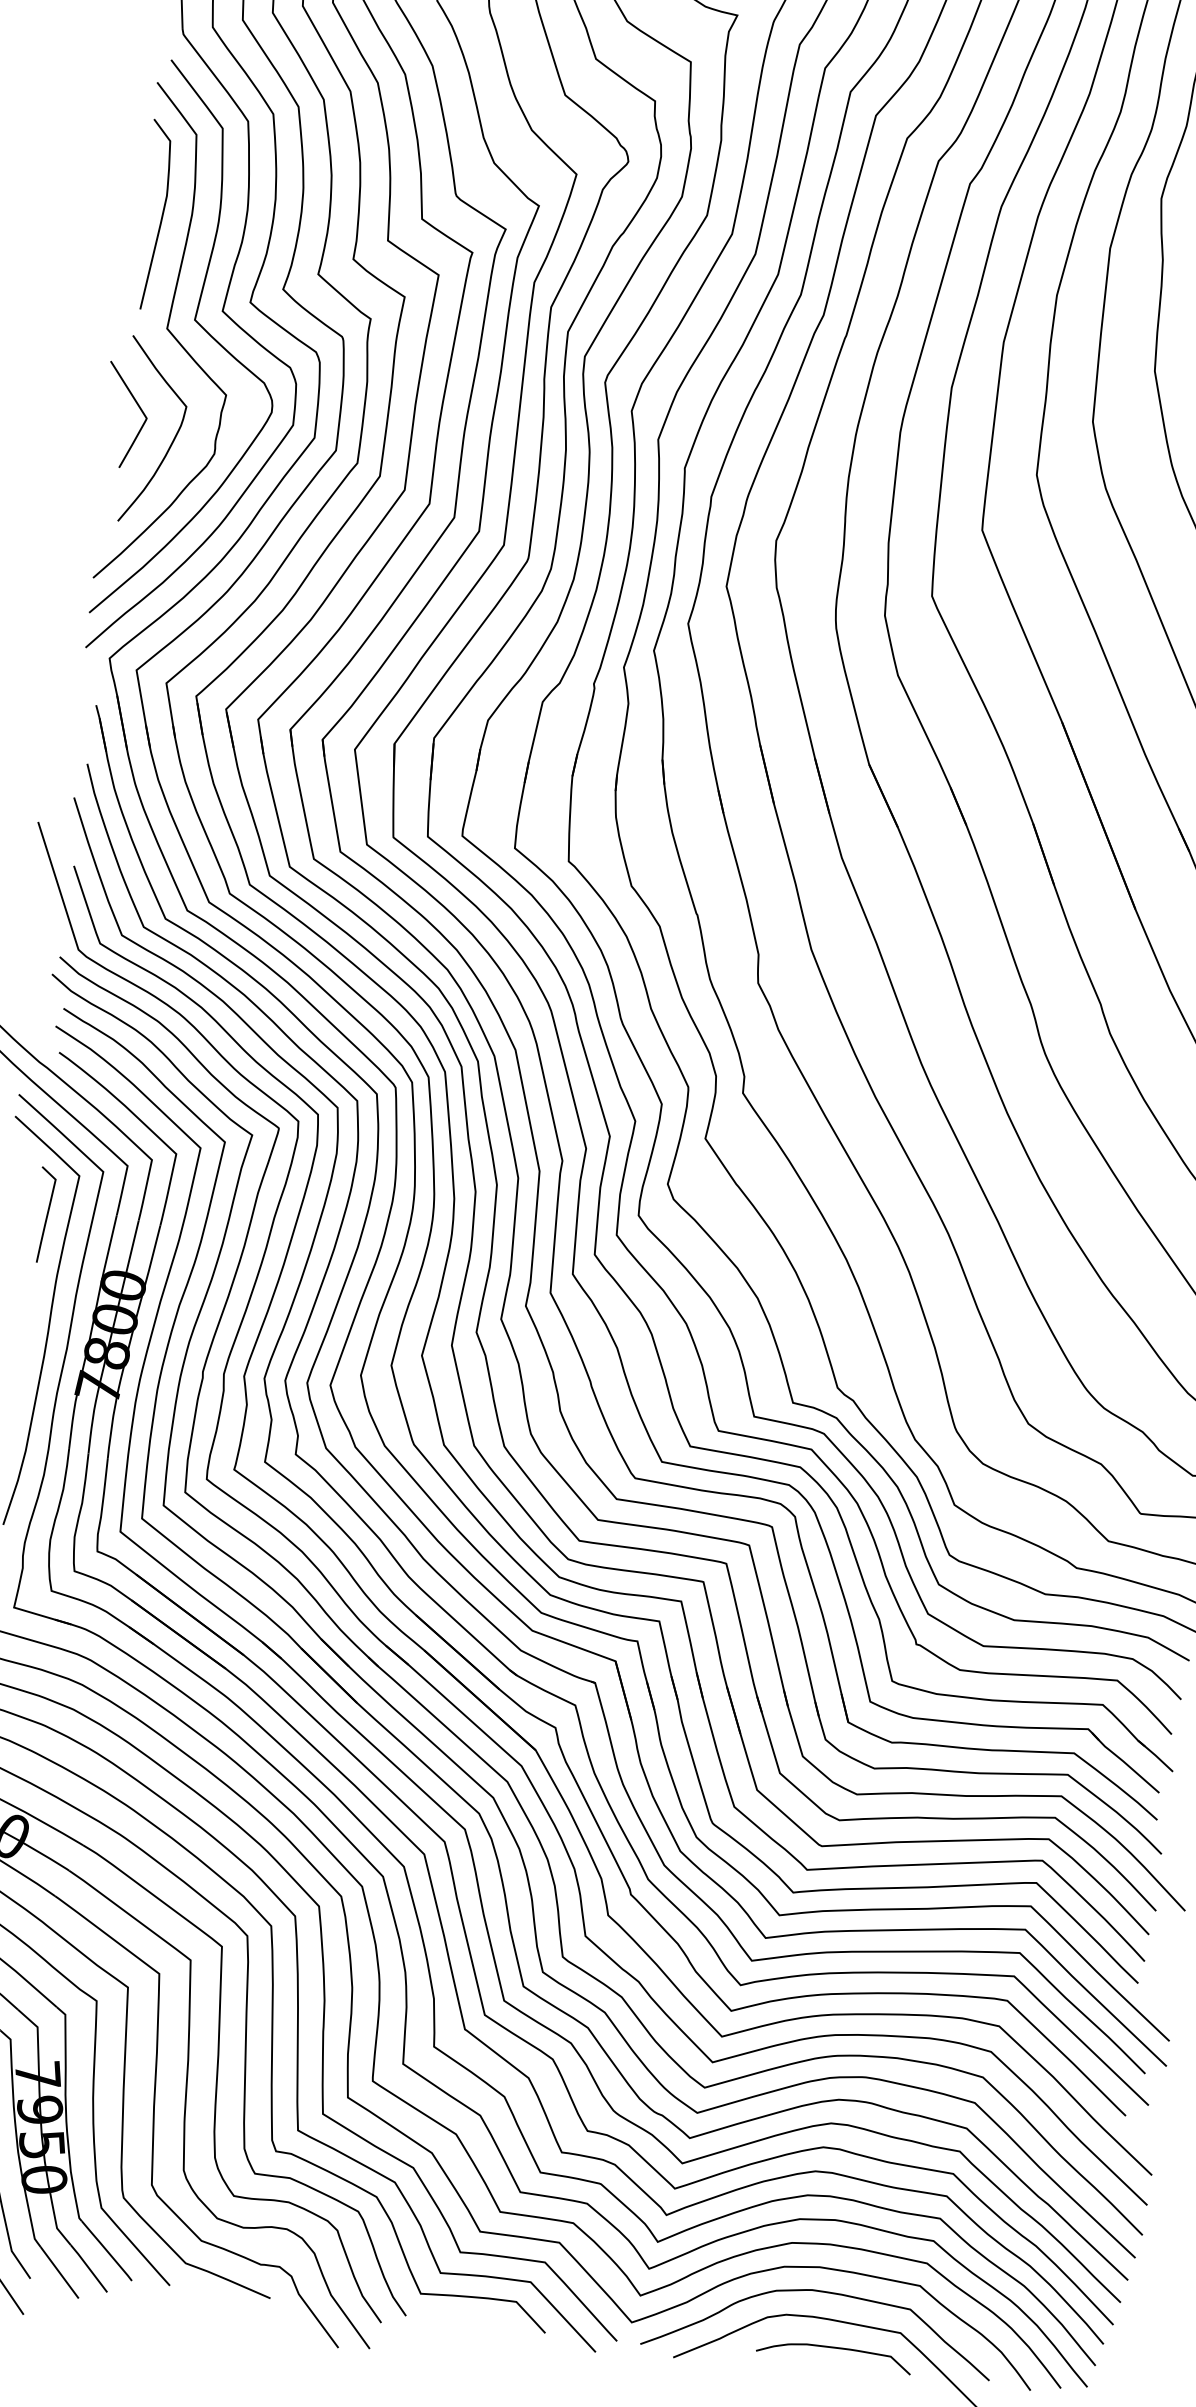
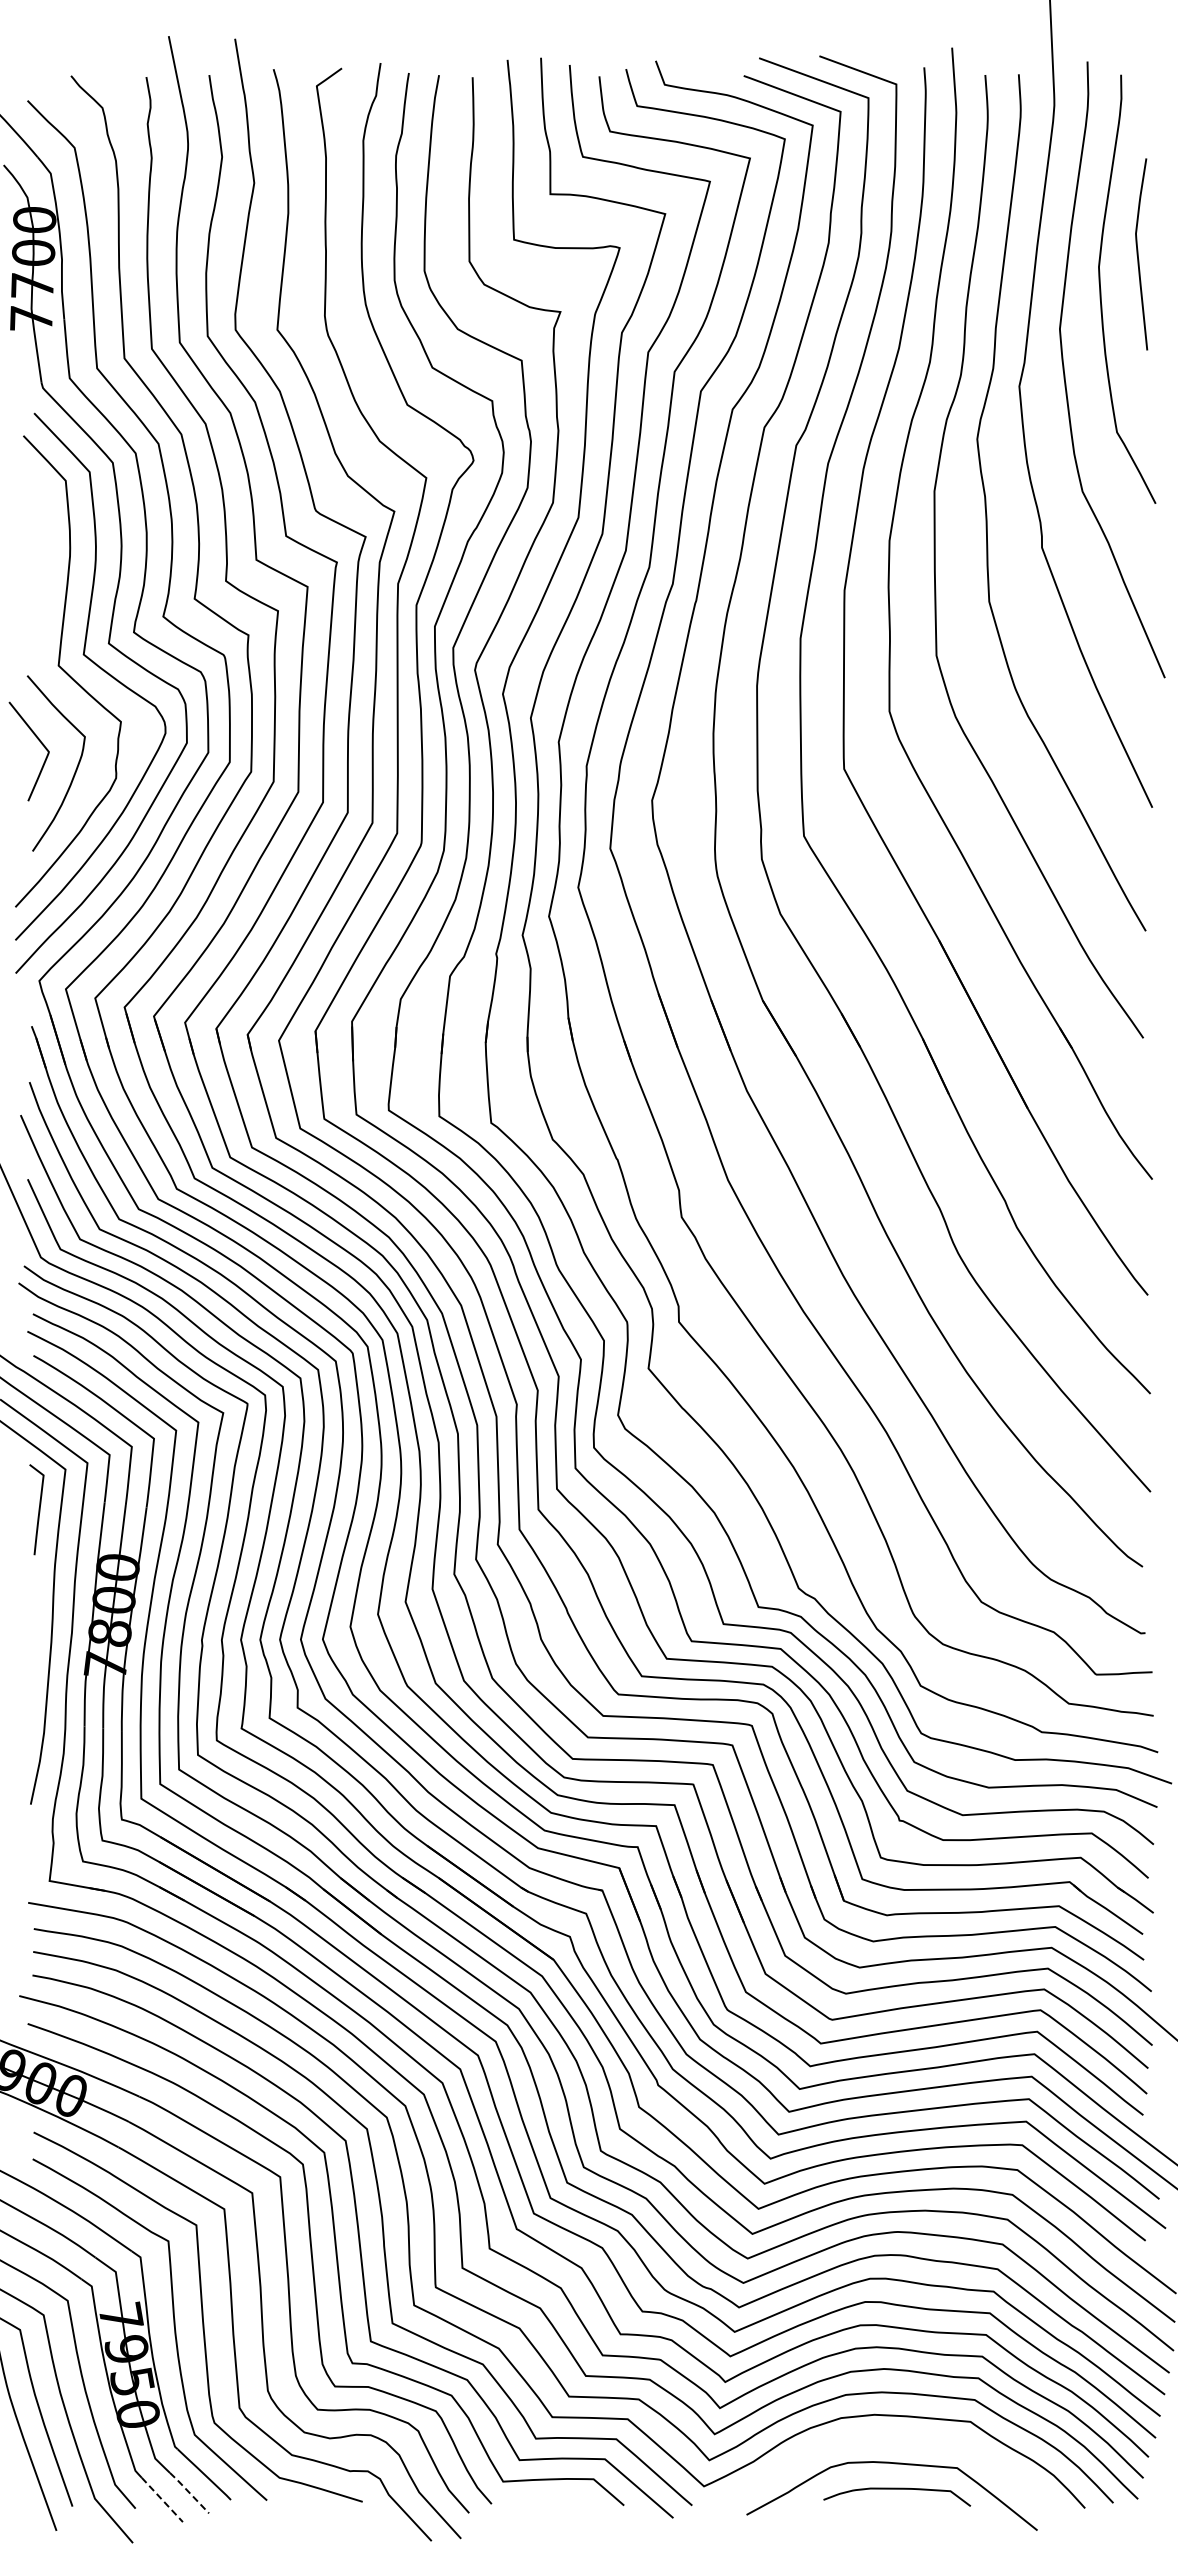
curve: (161, 215) -> (41, 560), removed
line: (89, 2268) -> (189, 2492), solid -> dashed
line: (59, 2273) -> (162, 2500), solid -> dashed
curve: (822, 2292) -> (879, 2438), removed

